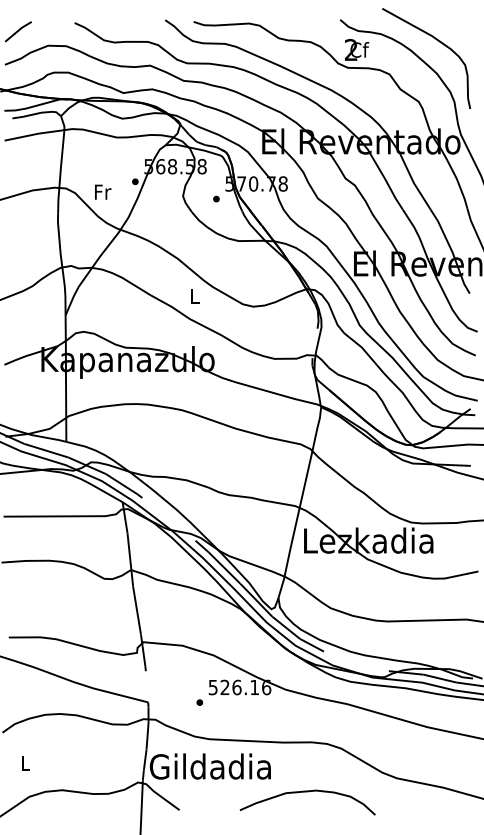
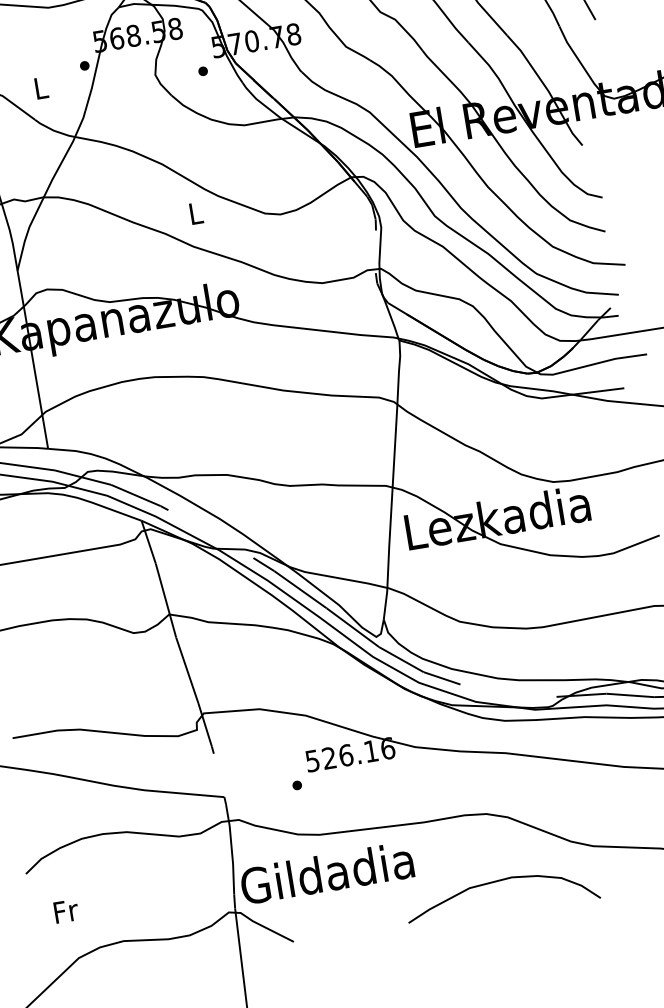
text: (103, 191) -> (42, 86), Fr -> L
text: (26, 762) -> (66, 910), L -> Fr
curve: (307, 792) -> (499, 882), moved

